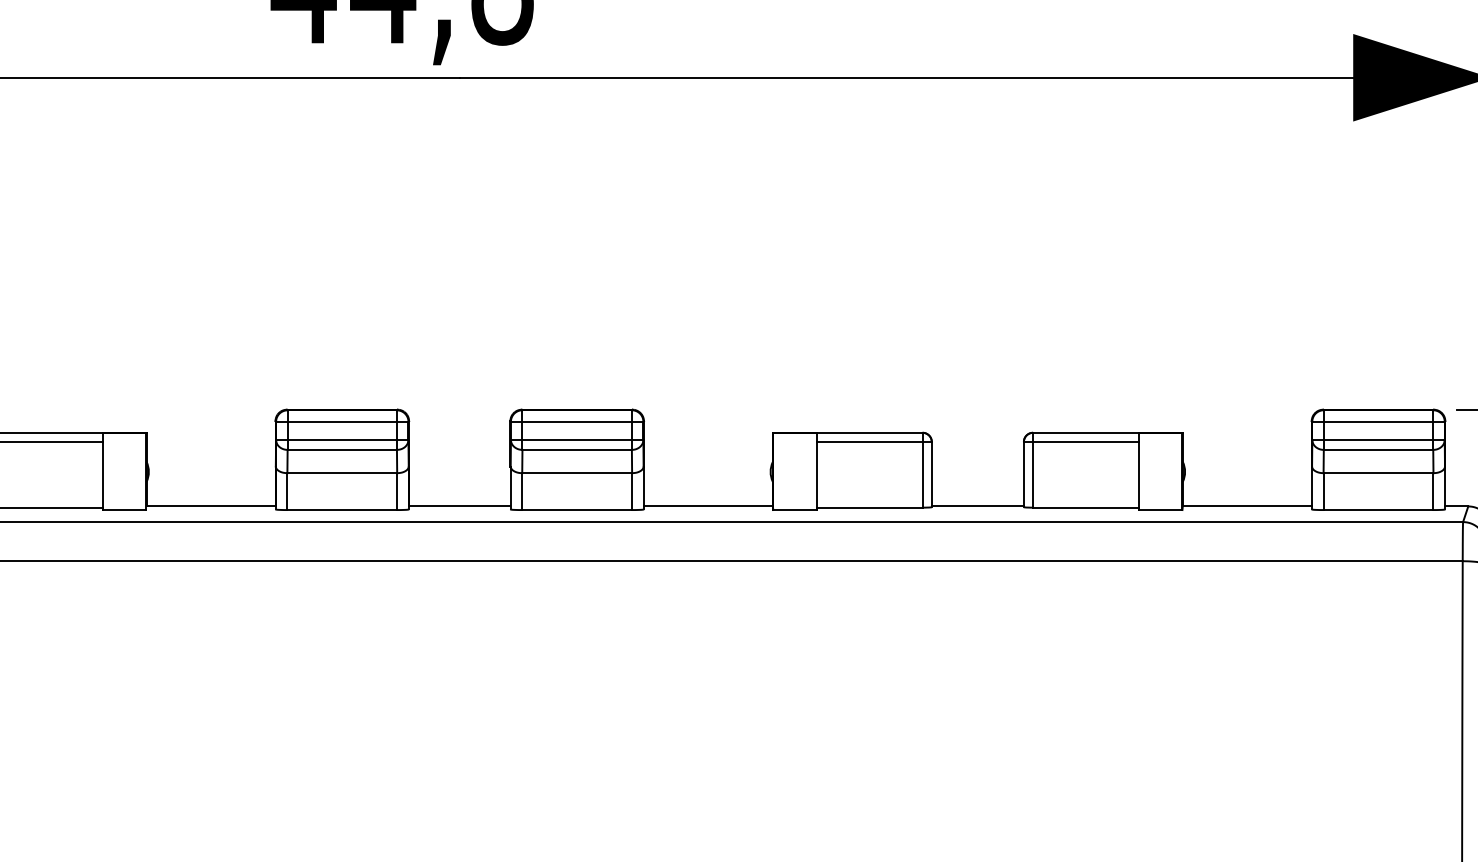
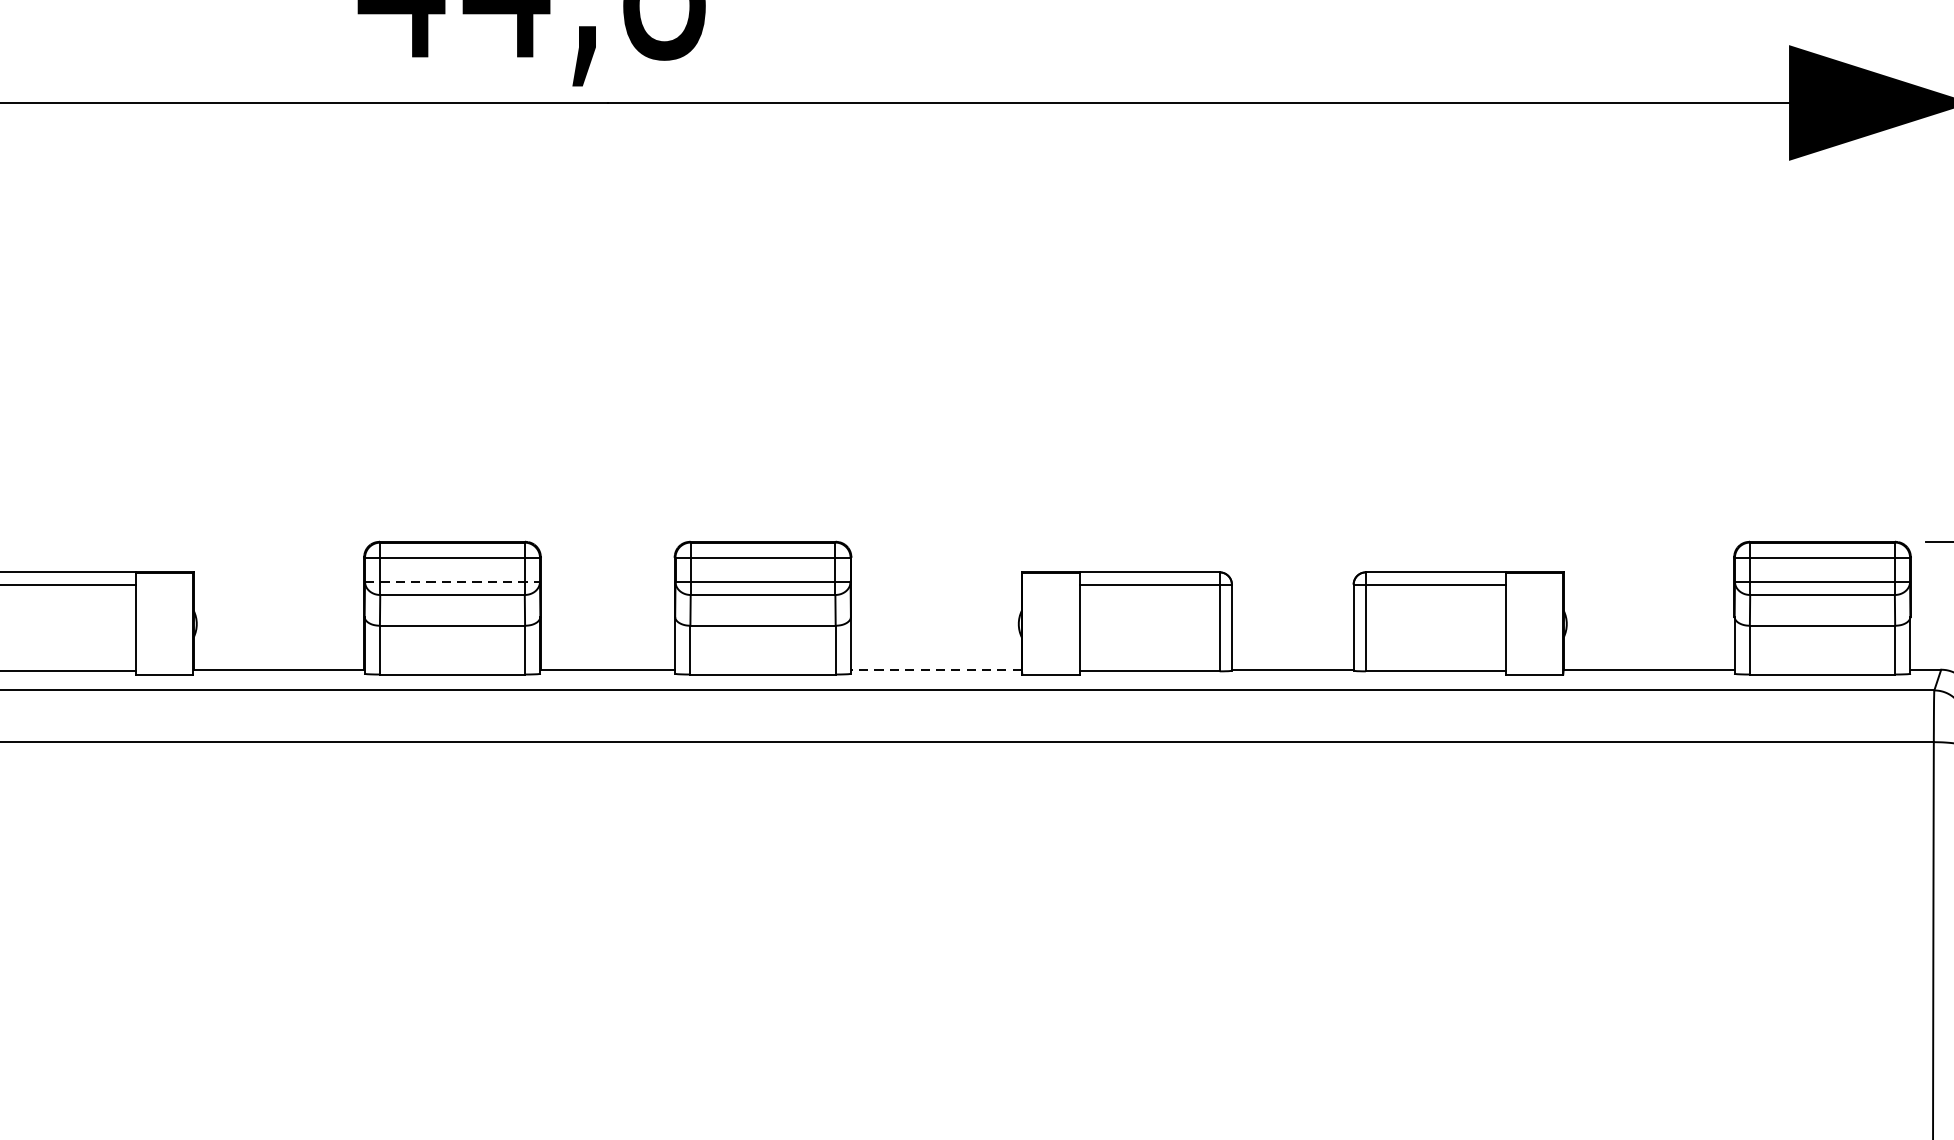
line: (342, 439) -> (452, 581), solid -> dashed
line: (707, 506) -> (935, 669), solid -> dashed

